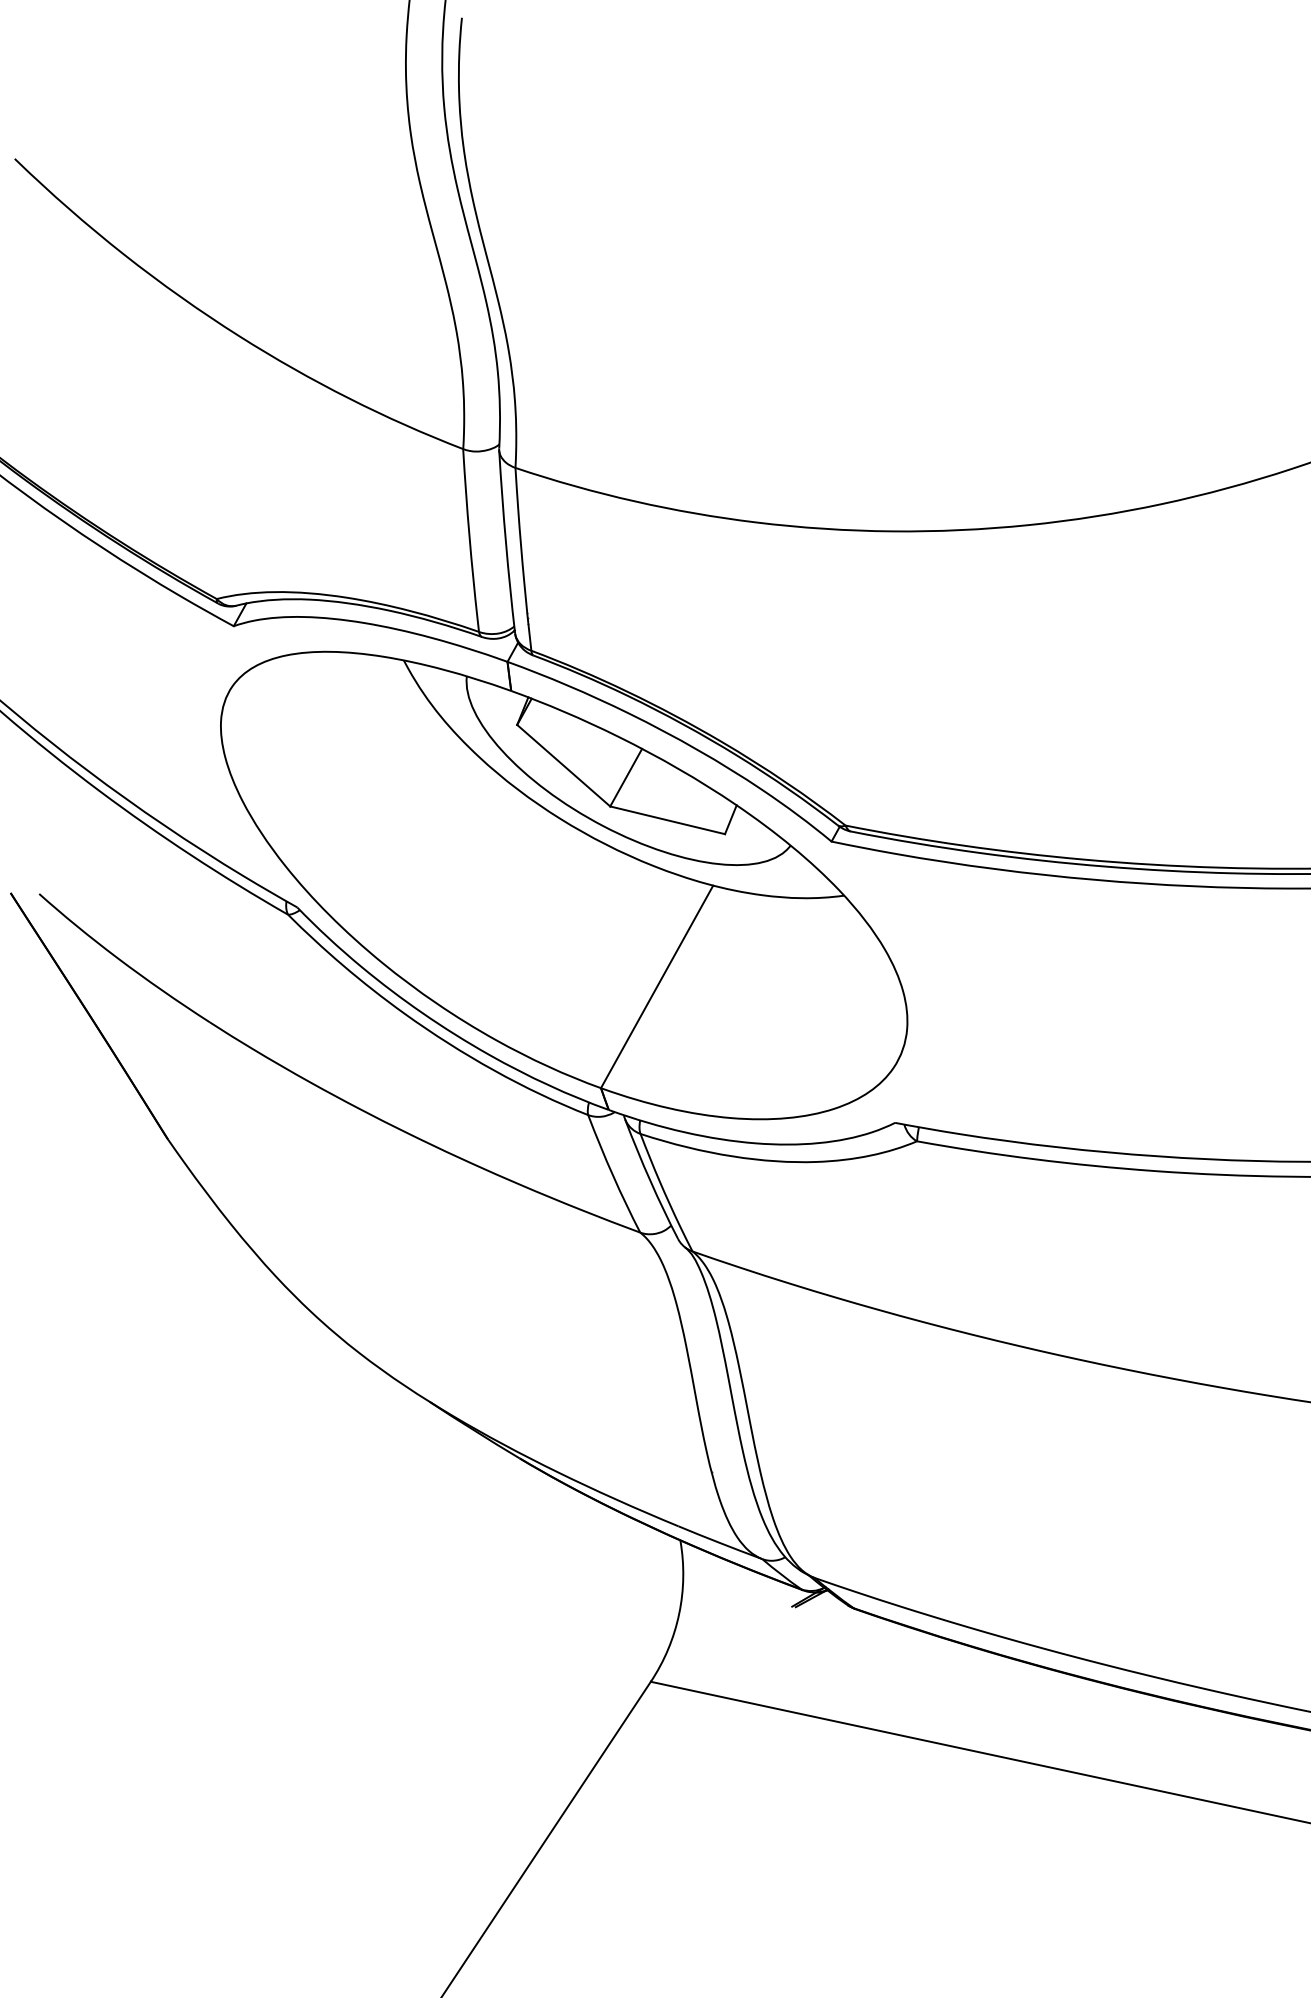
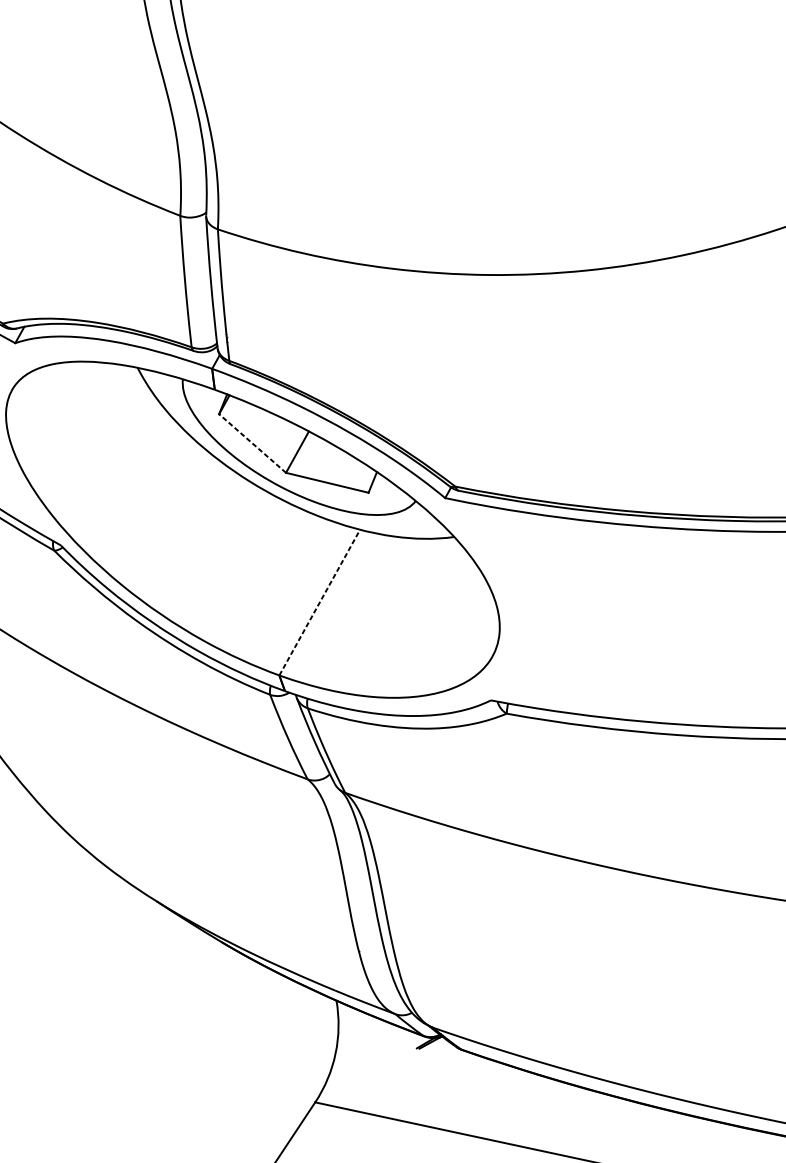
line: (563, 765) -> (252, 443), solid -> dashed
line: (657, 986) -> (320, 602), solid -> dashed

